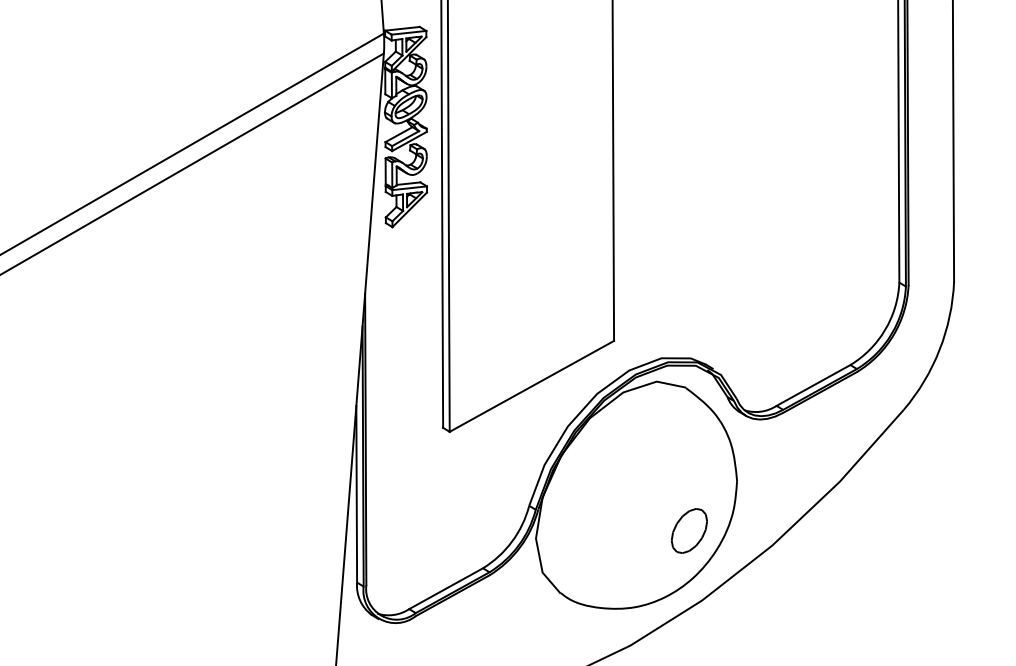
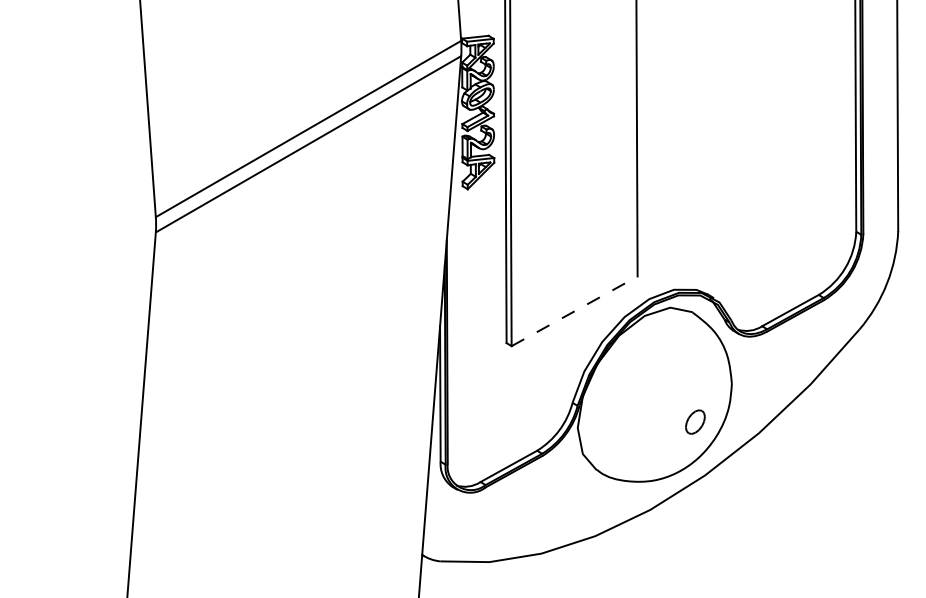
line: (531, 386) -> (574, 311), solid -> dashed
part: (689, 530) -> (695, 421), size x0.7

